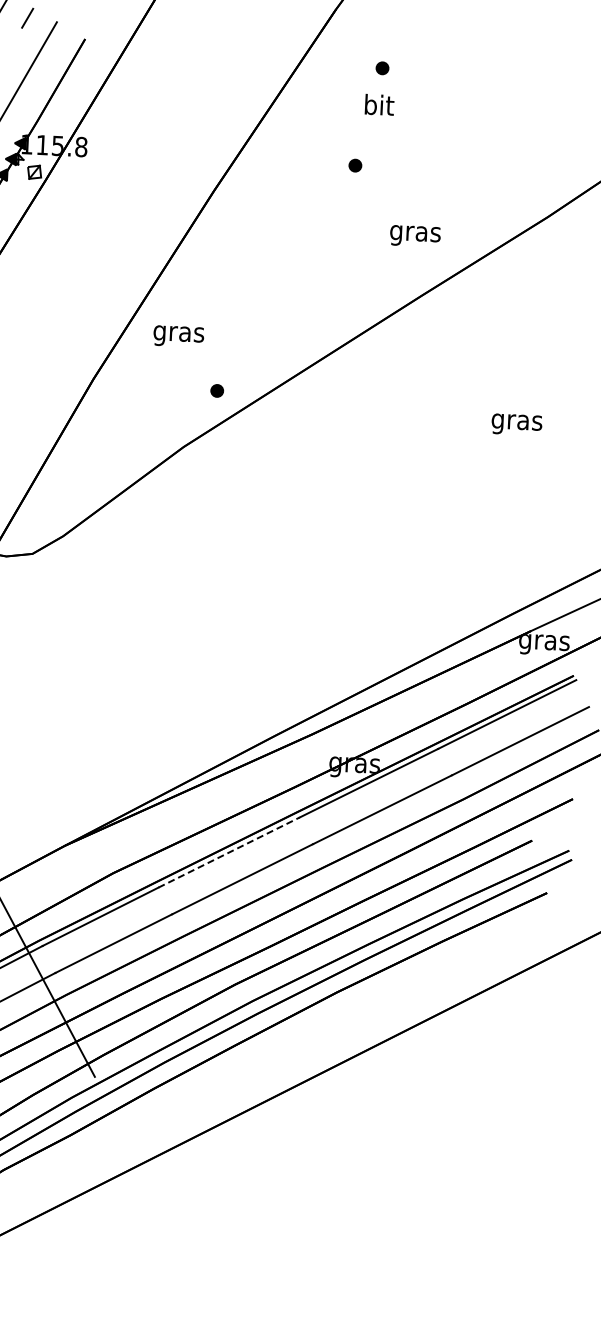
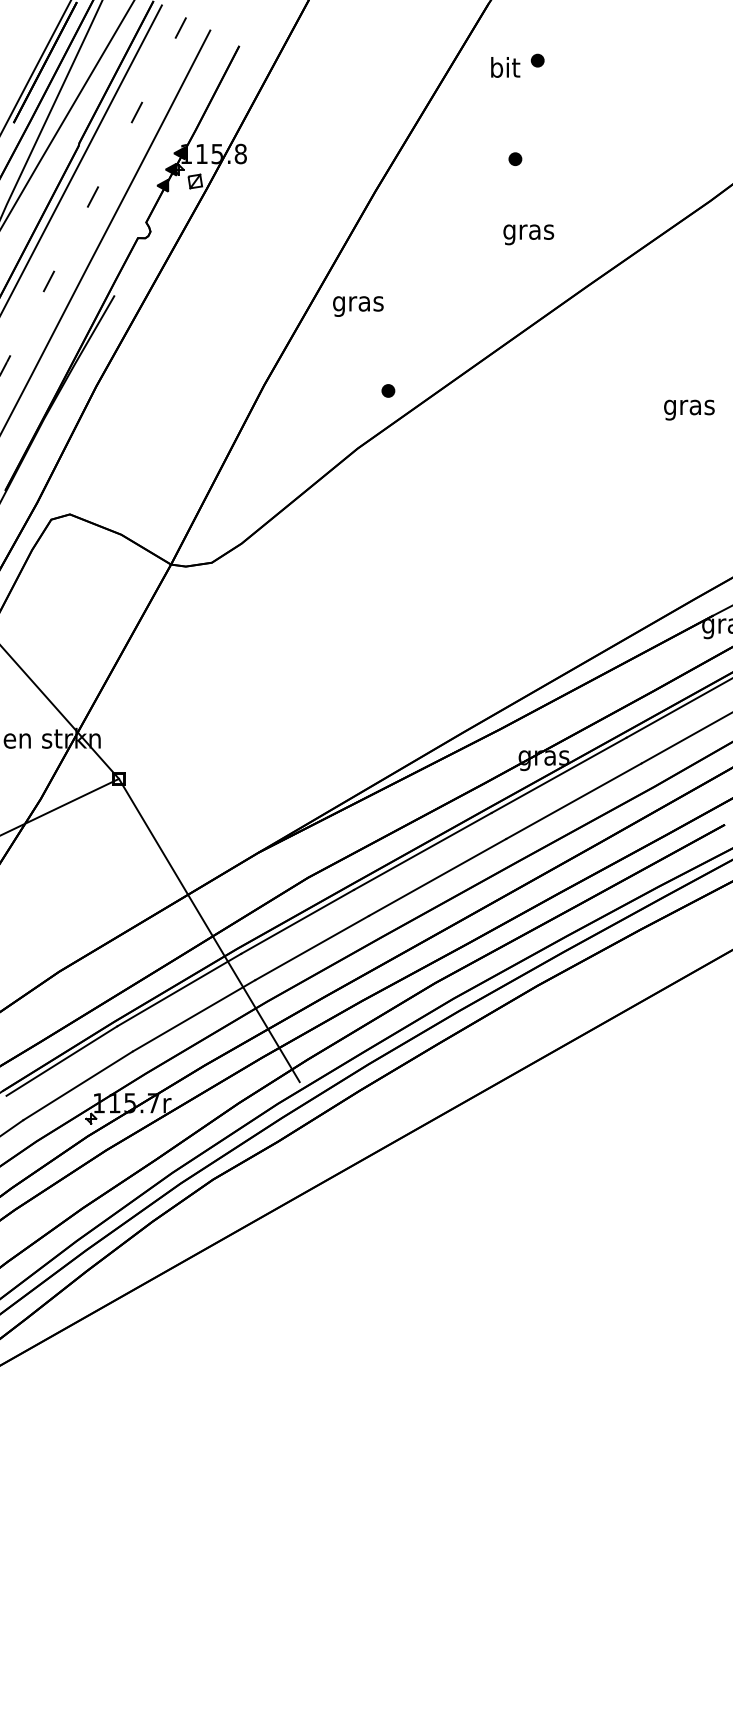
text: (379, 105) -> (505, 67), moved
text: (415, 235) -> (528, 234), moved
text: (178, 336) -> (358, 306), moved
line: (228, 852) -> (422, 851), dashed -> solid

